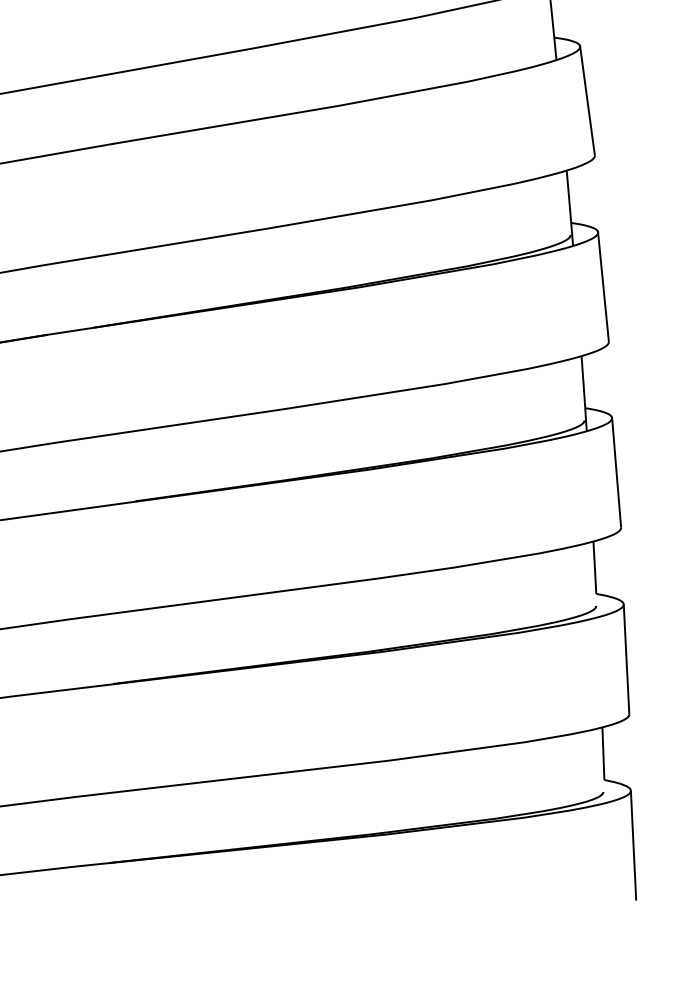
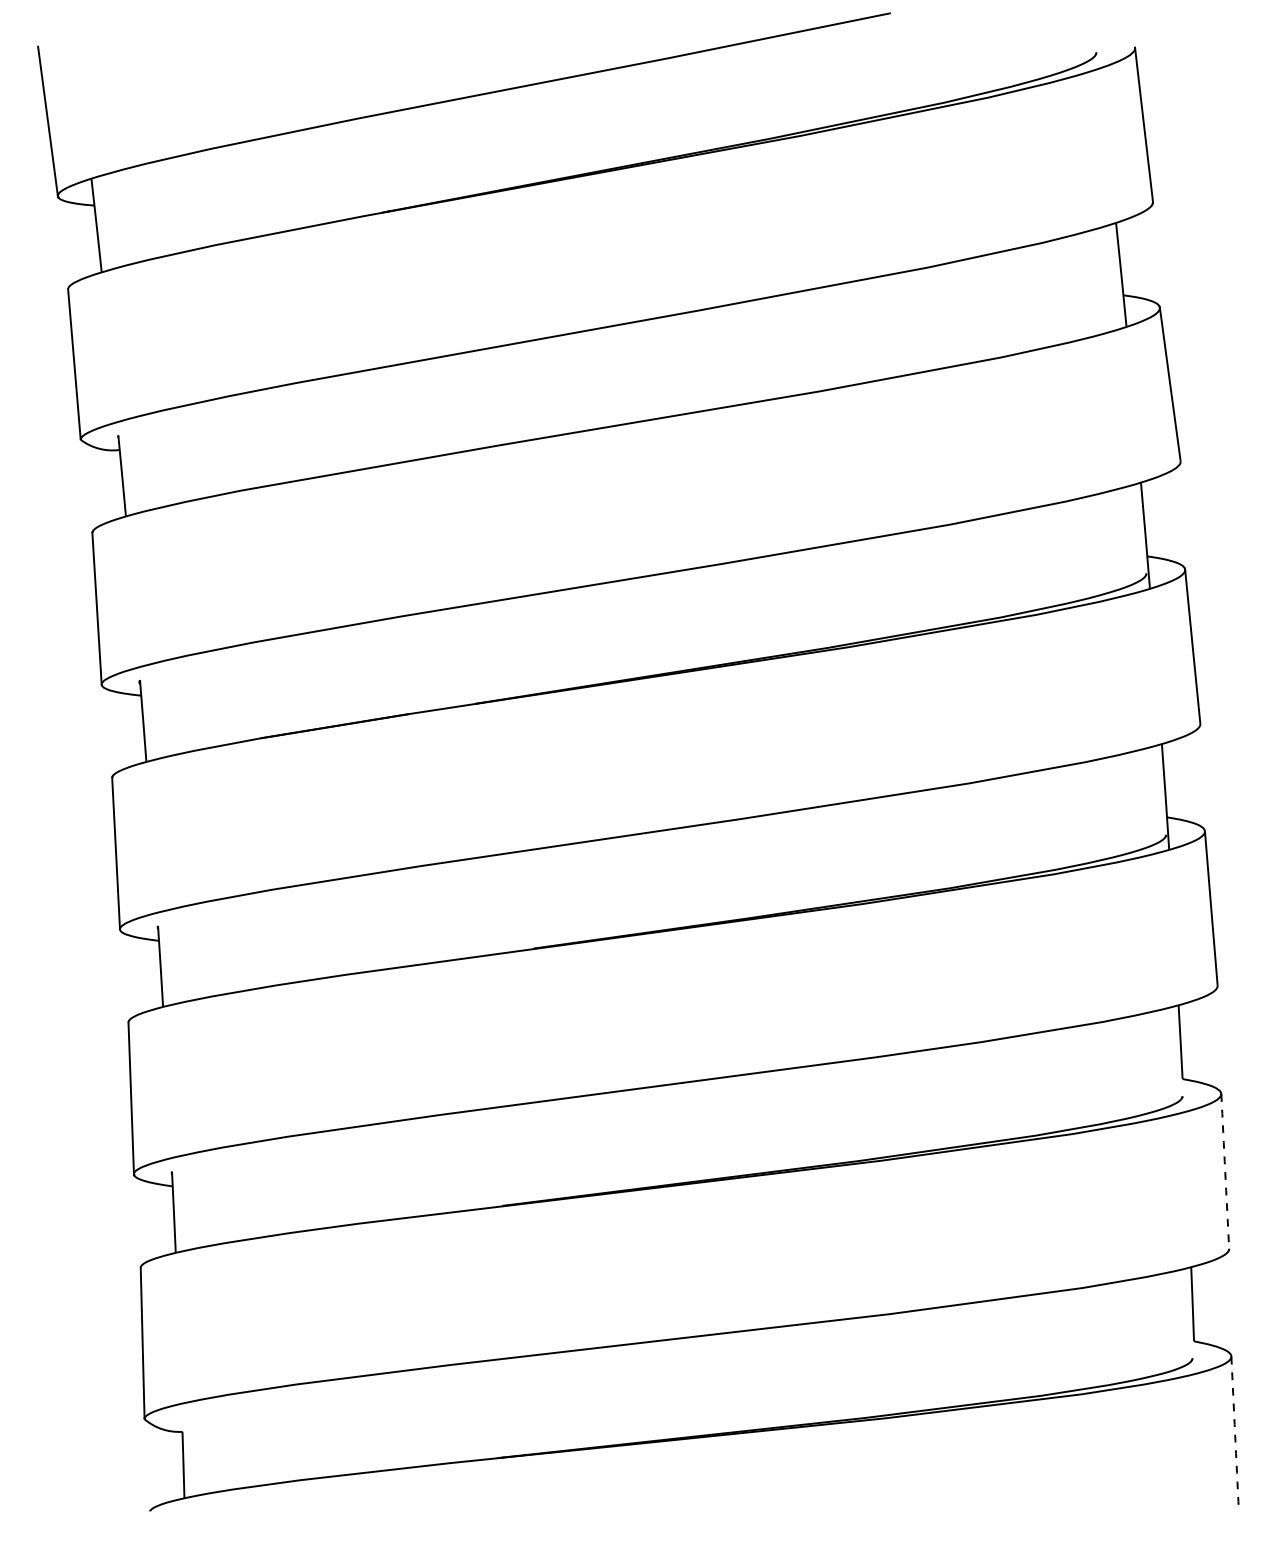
arc: (626, 659) -> (1225, 1171), solid -> dashed
arc: (633, 846) -> (1235, 1434), solid -> dashed

